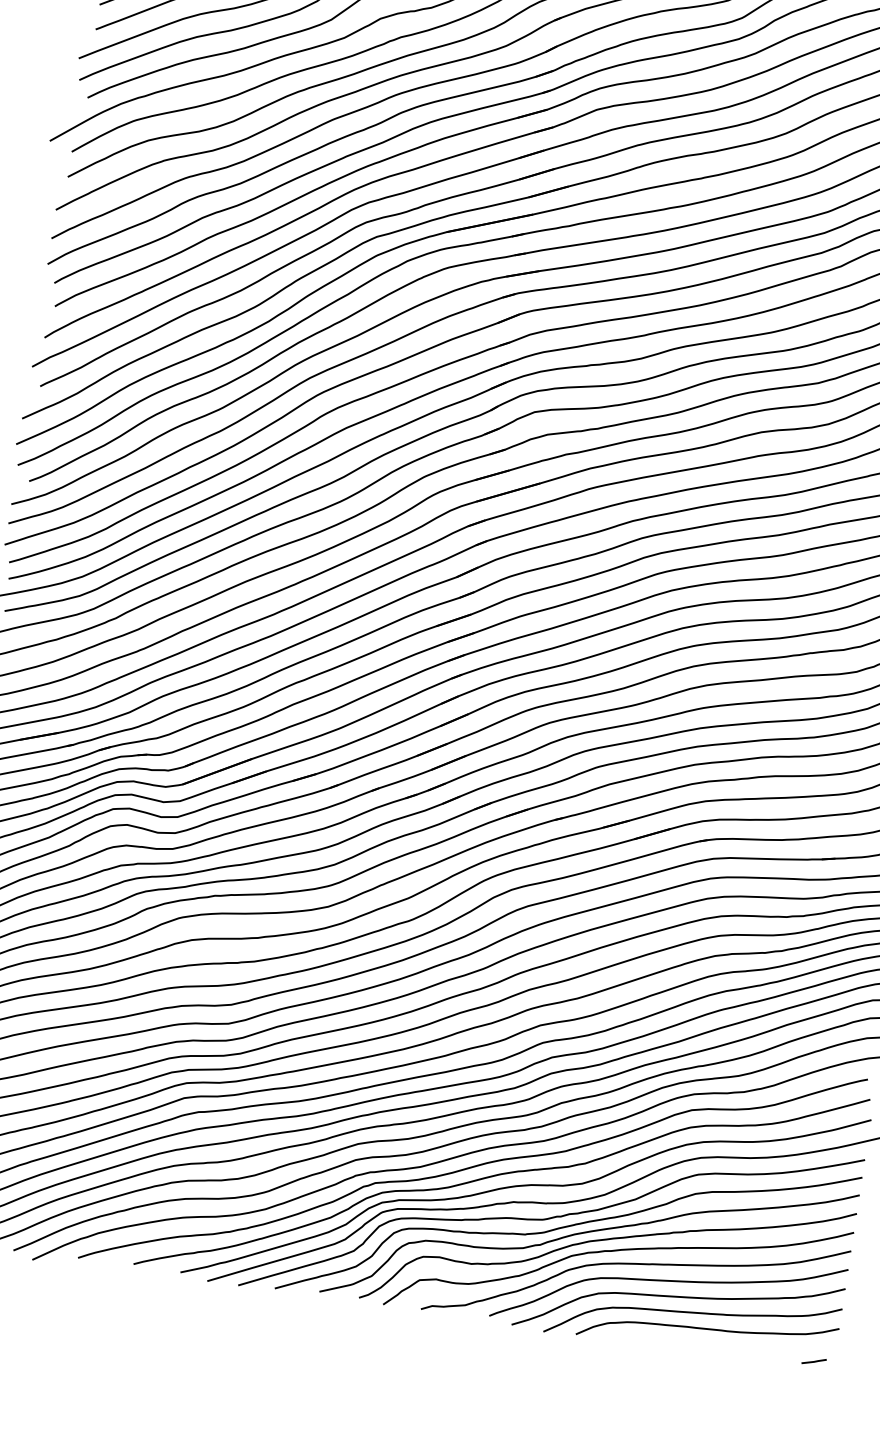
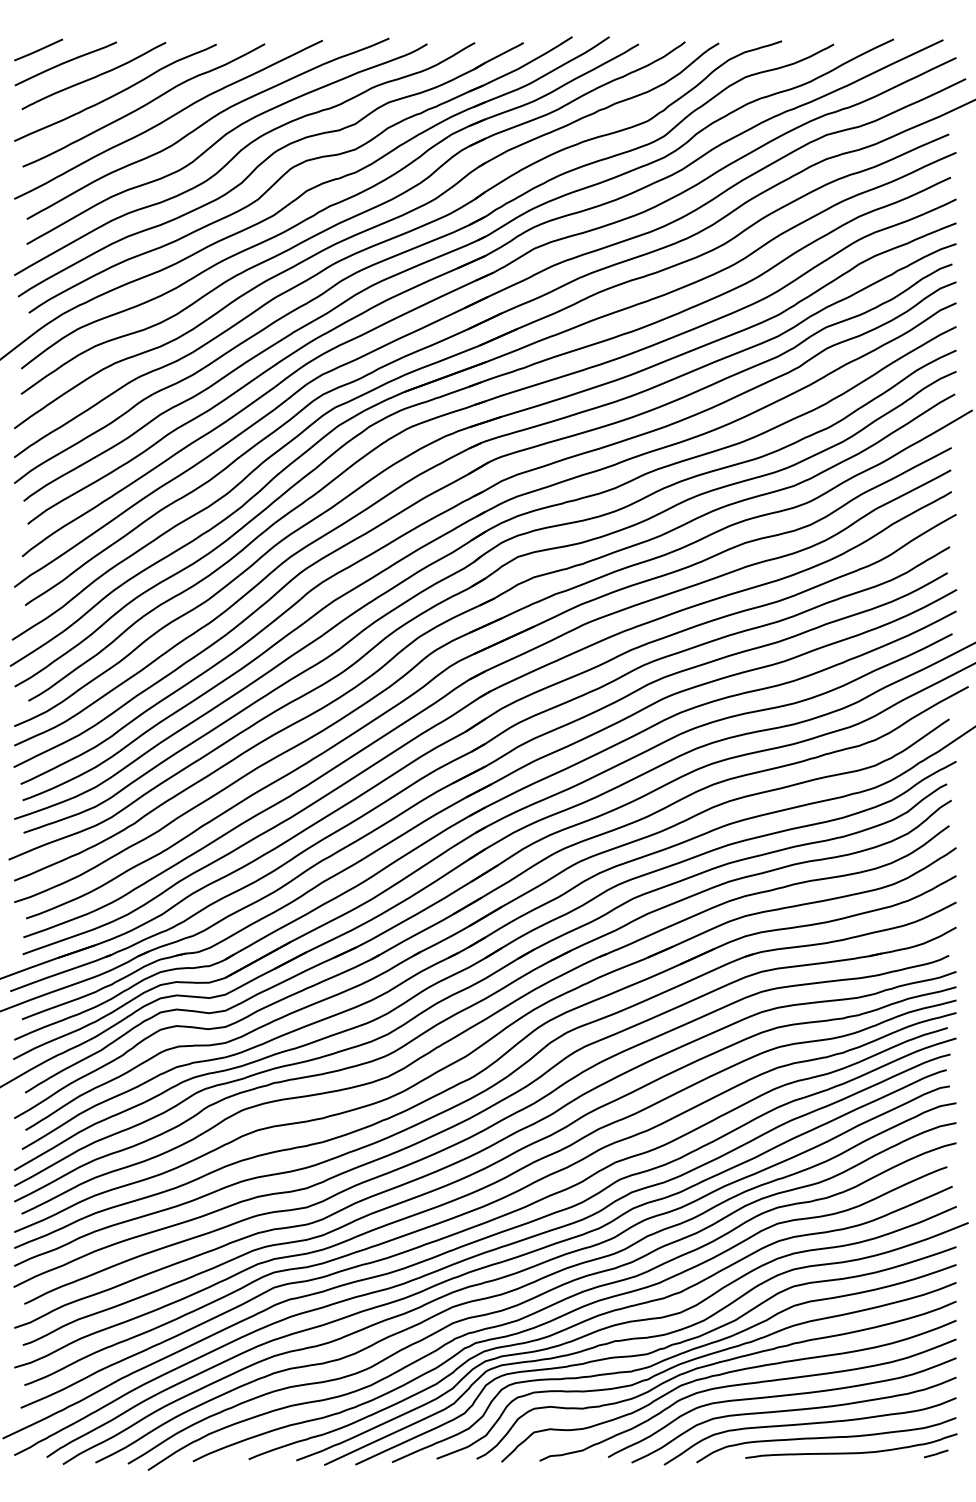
curve: (730, 1347) -> (851, 1452), added

